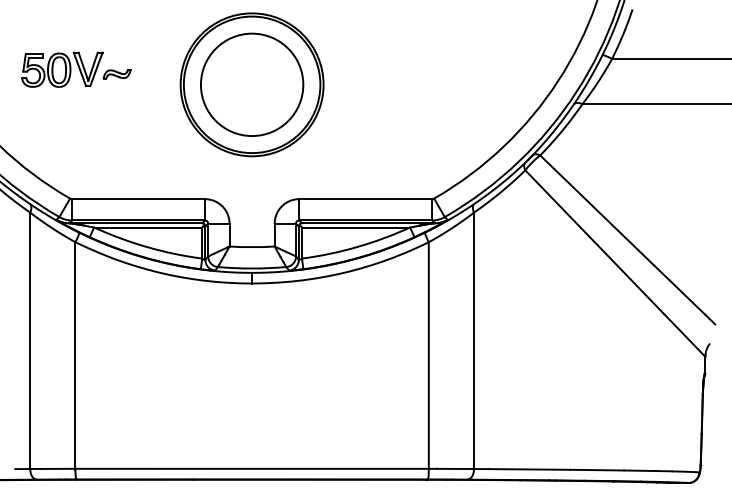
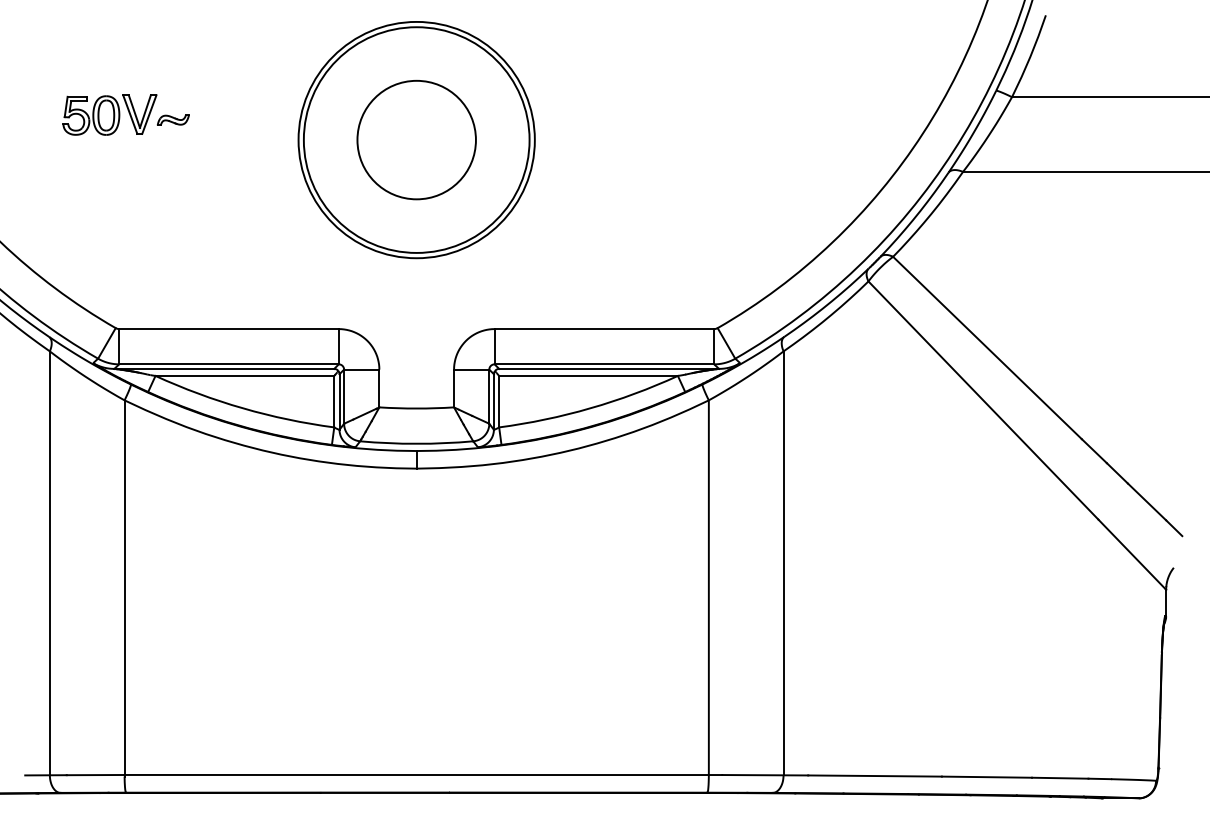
part: (76, 69) -> (126, 114), size x0.7
circle: (251, 84) -> (415, 139), size x0.7

